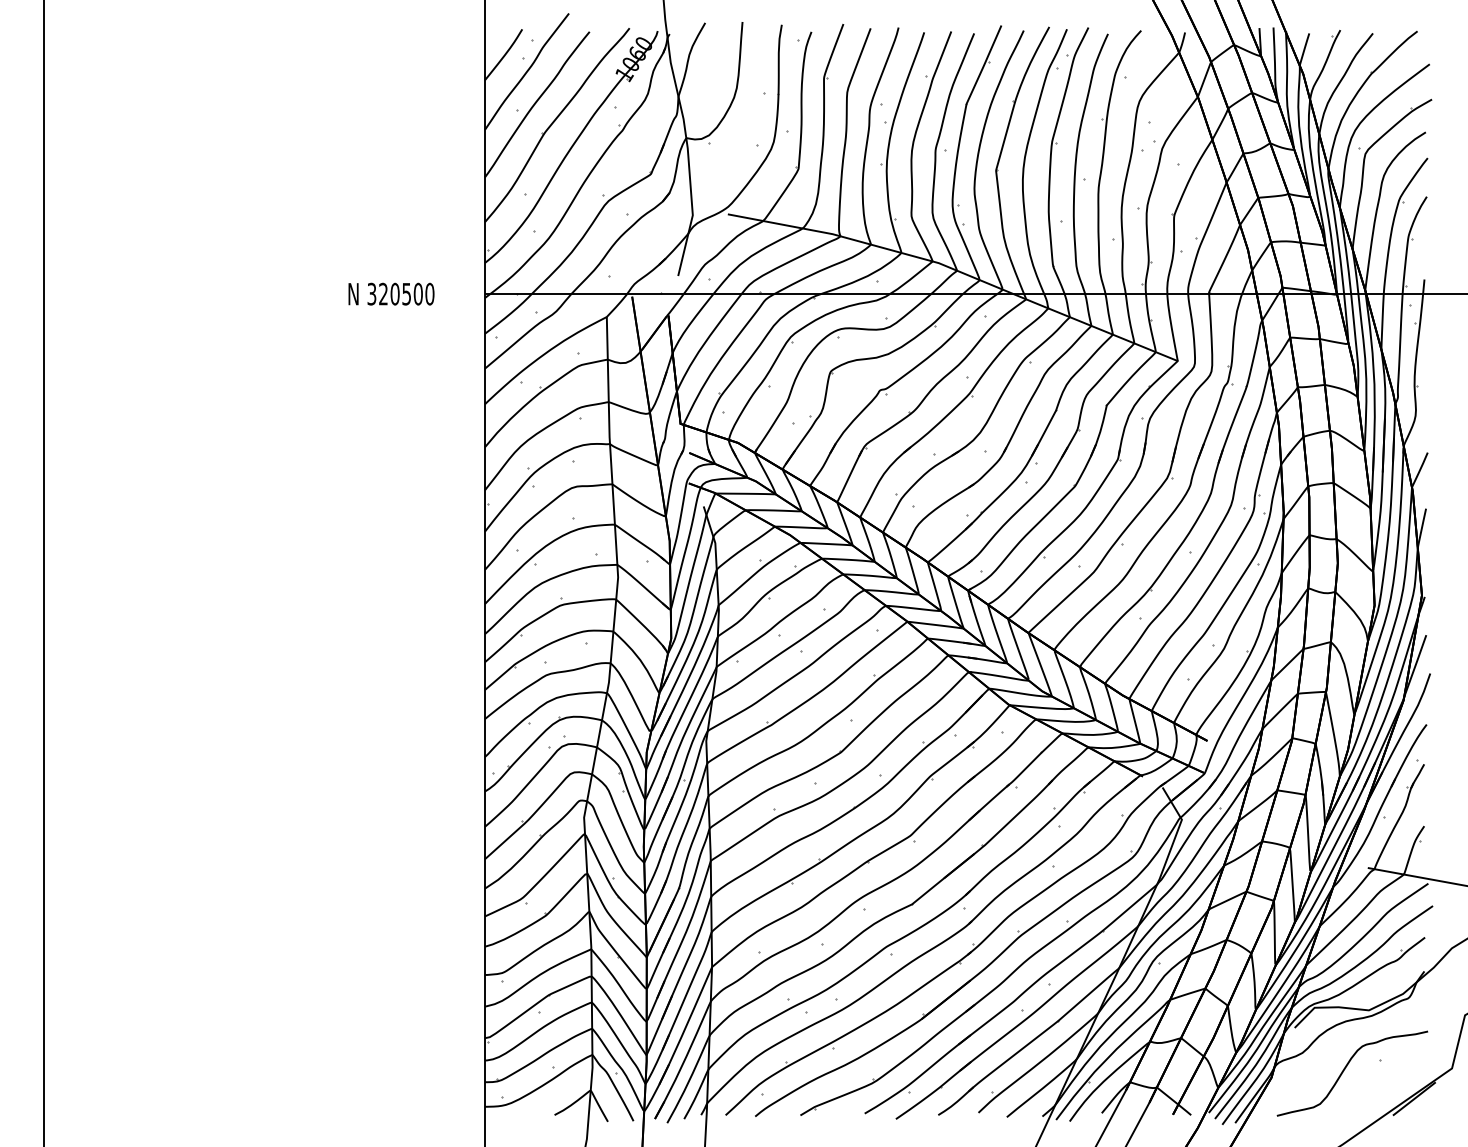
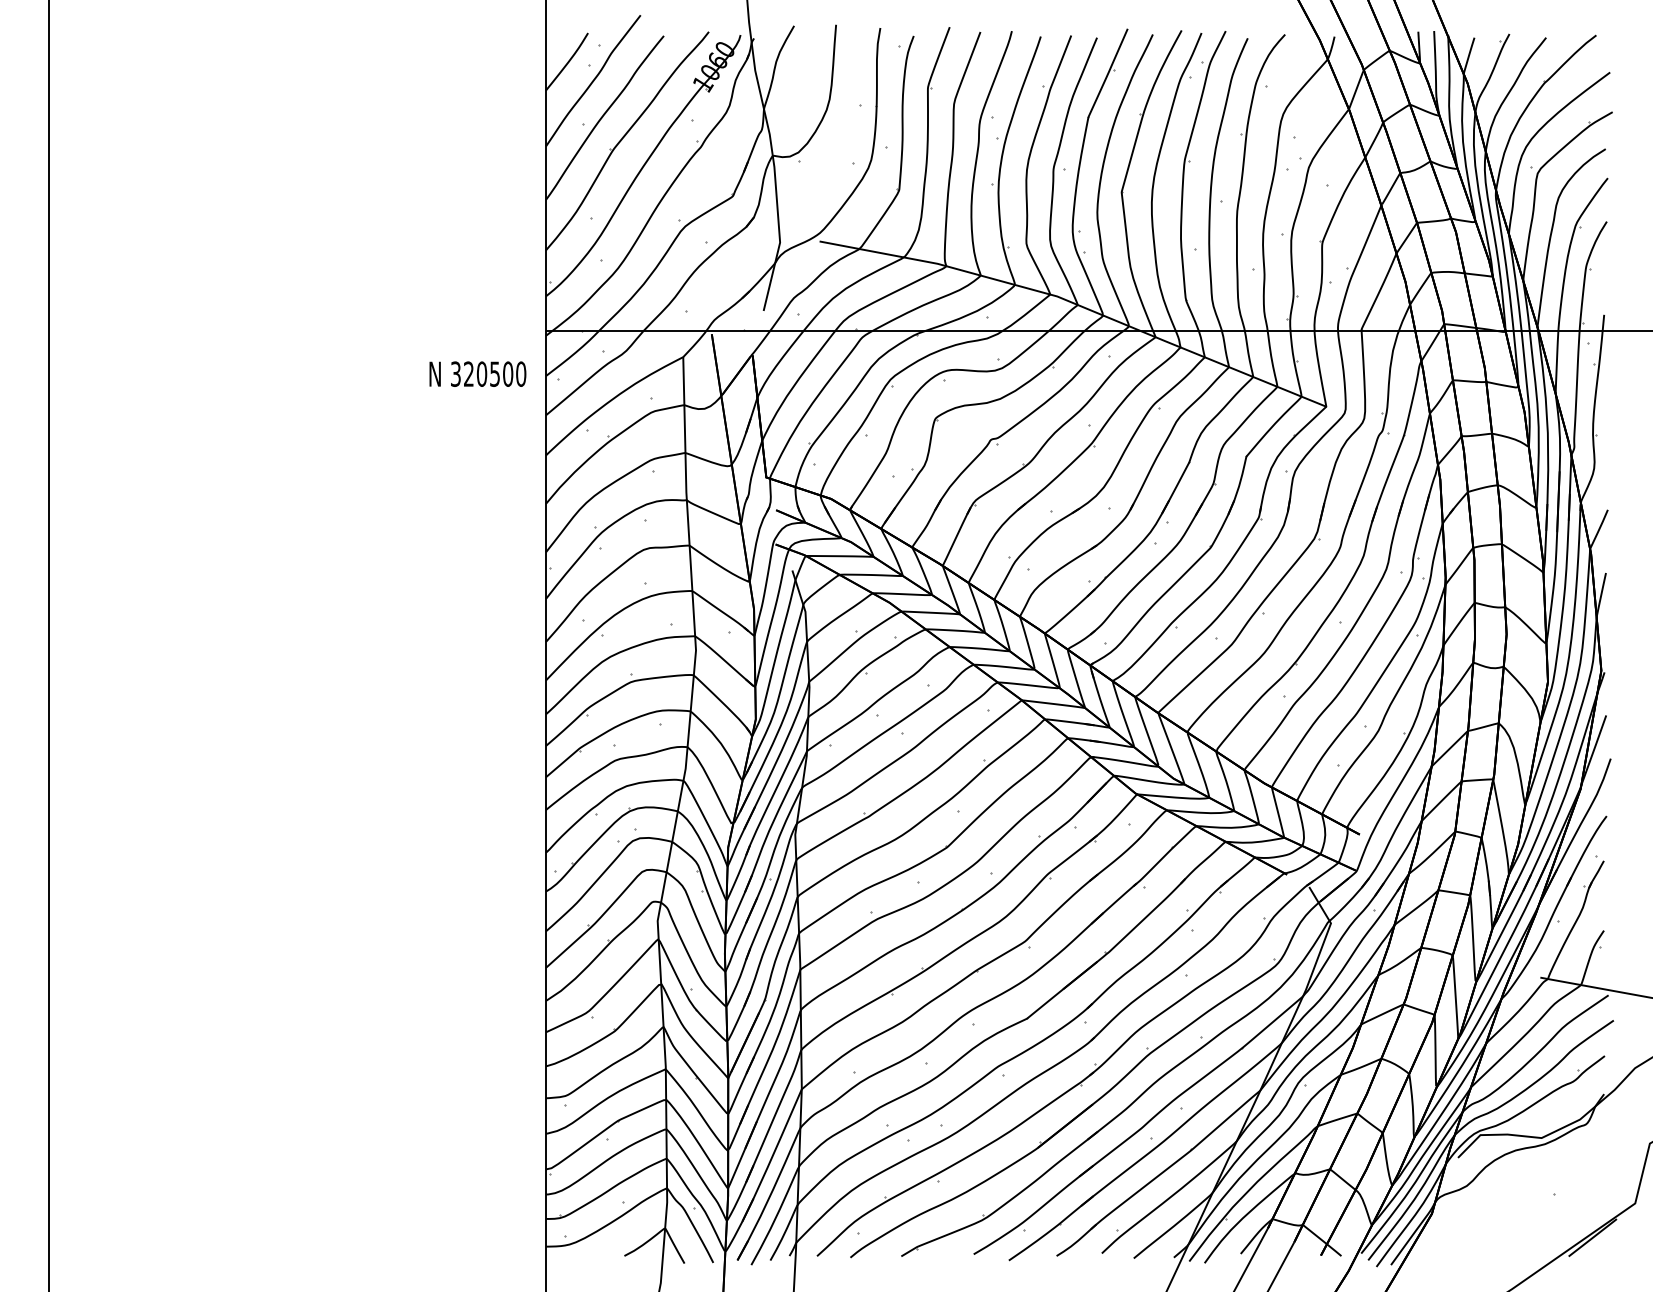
text: (391, 293) -> (477, 373), moved
curve: (1345, 1069) -> (1515, 1204), removed

